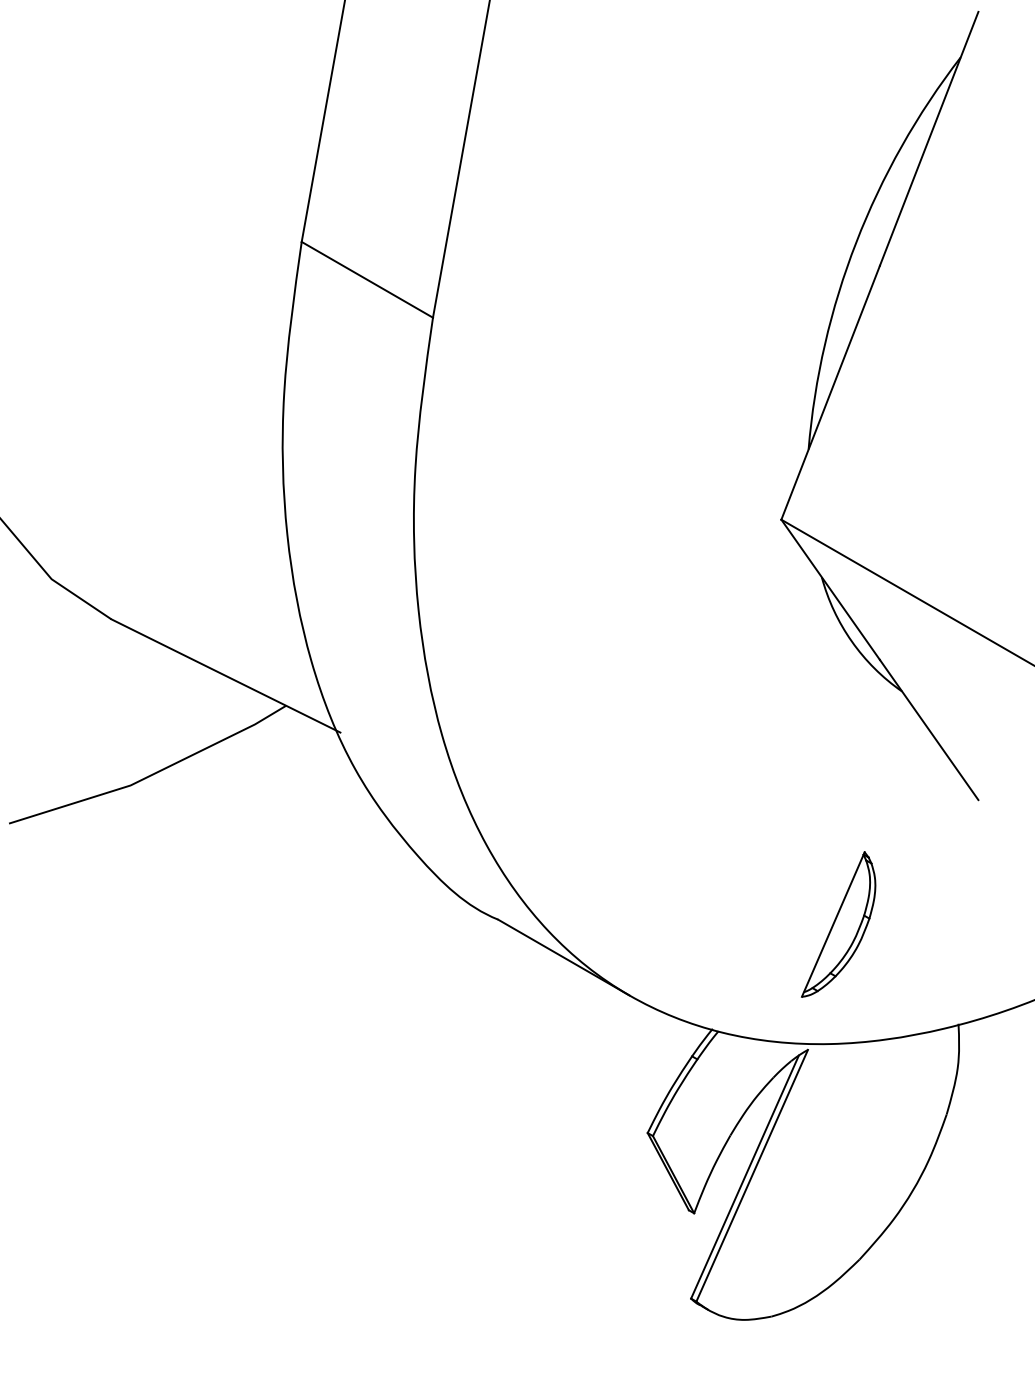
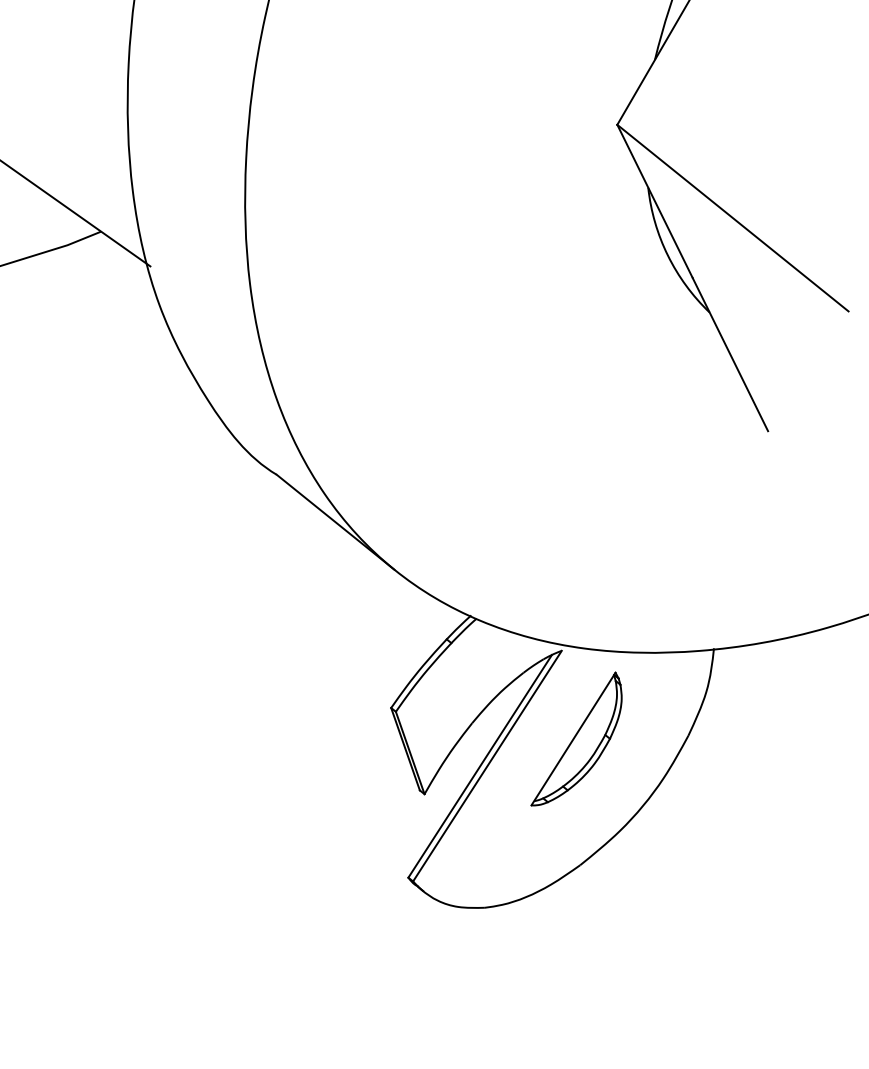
part: (838, 924) -> (578, 739), moved

